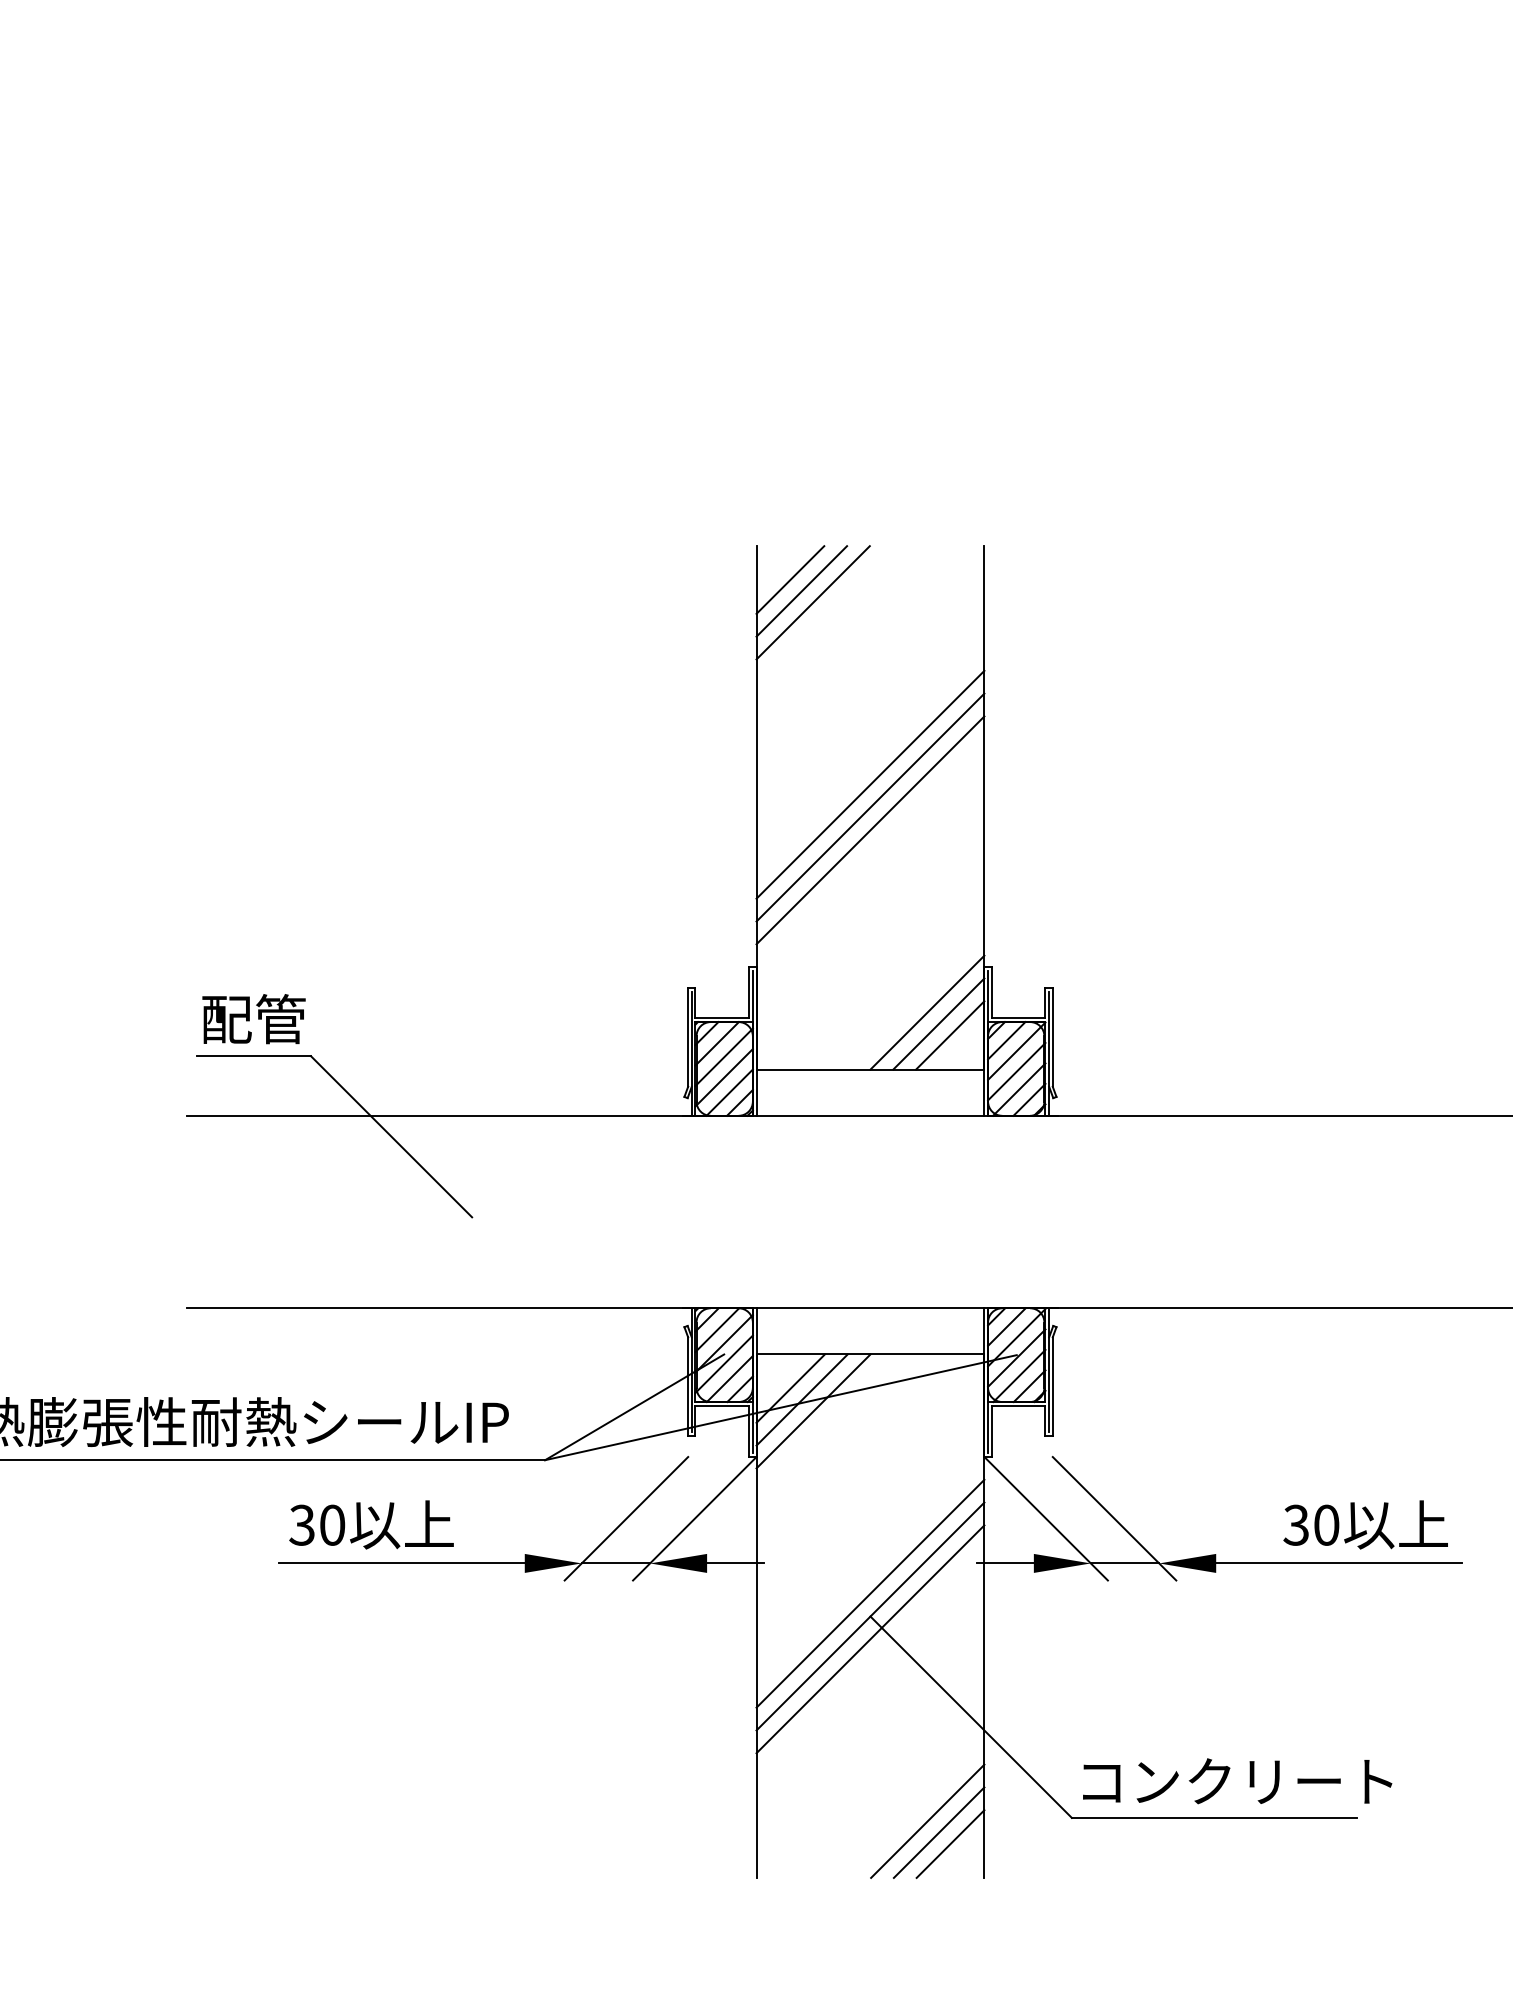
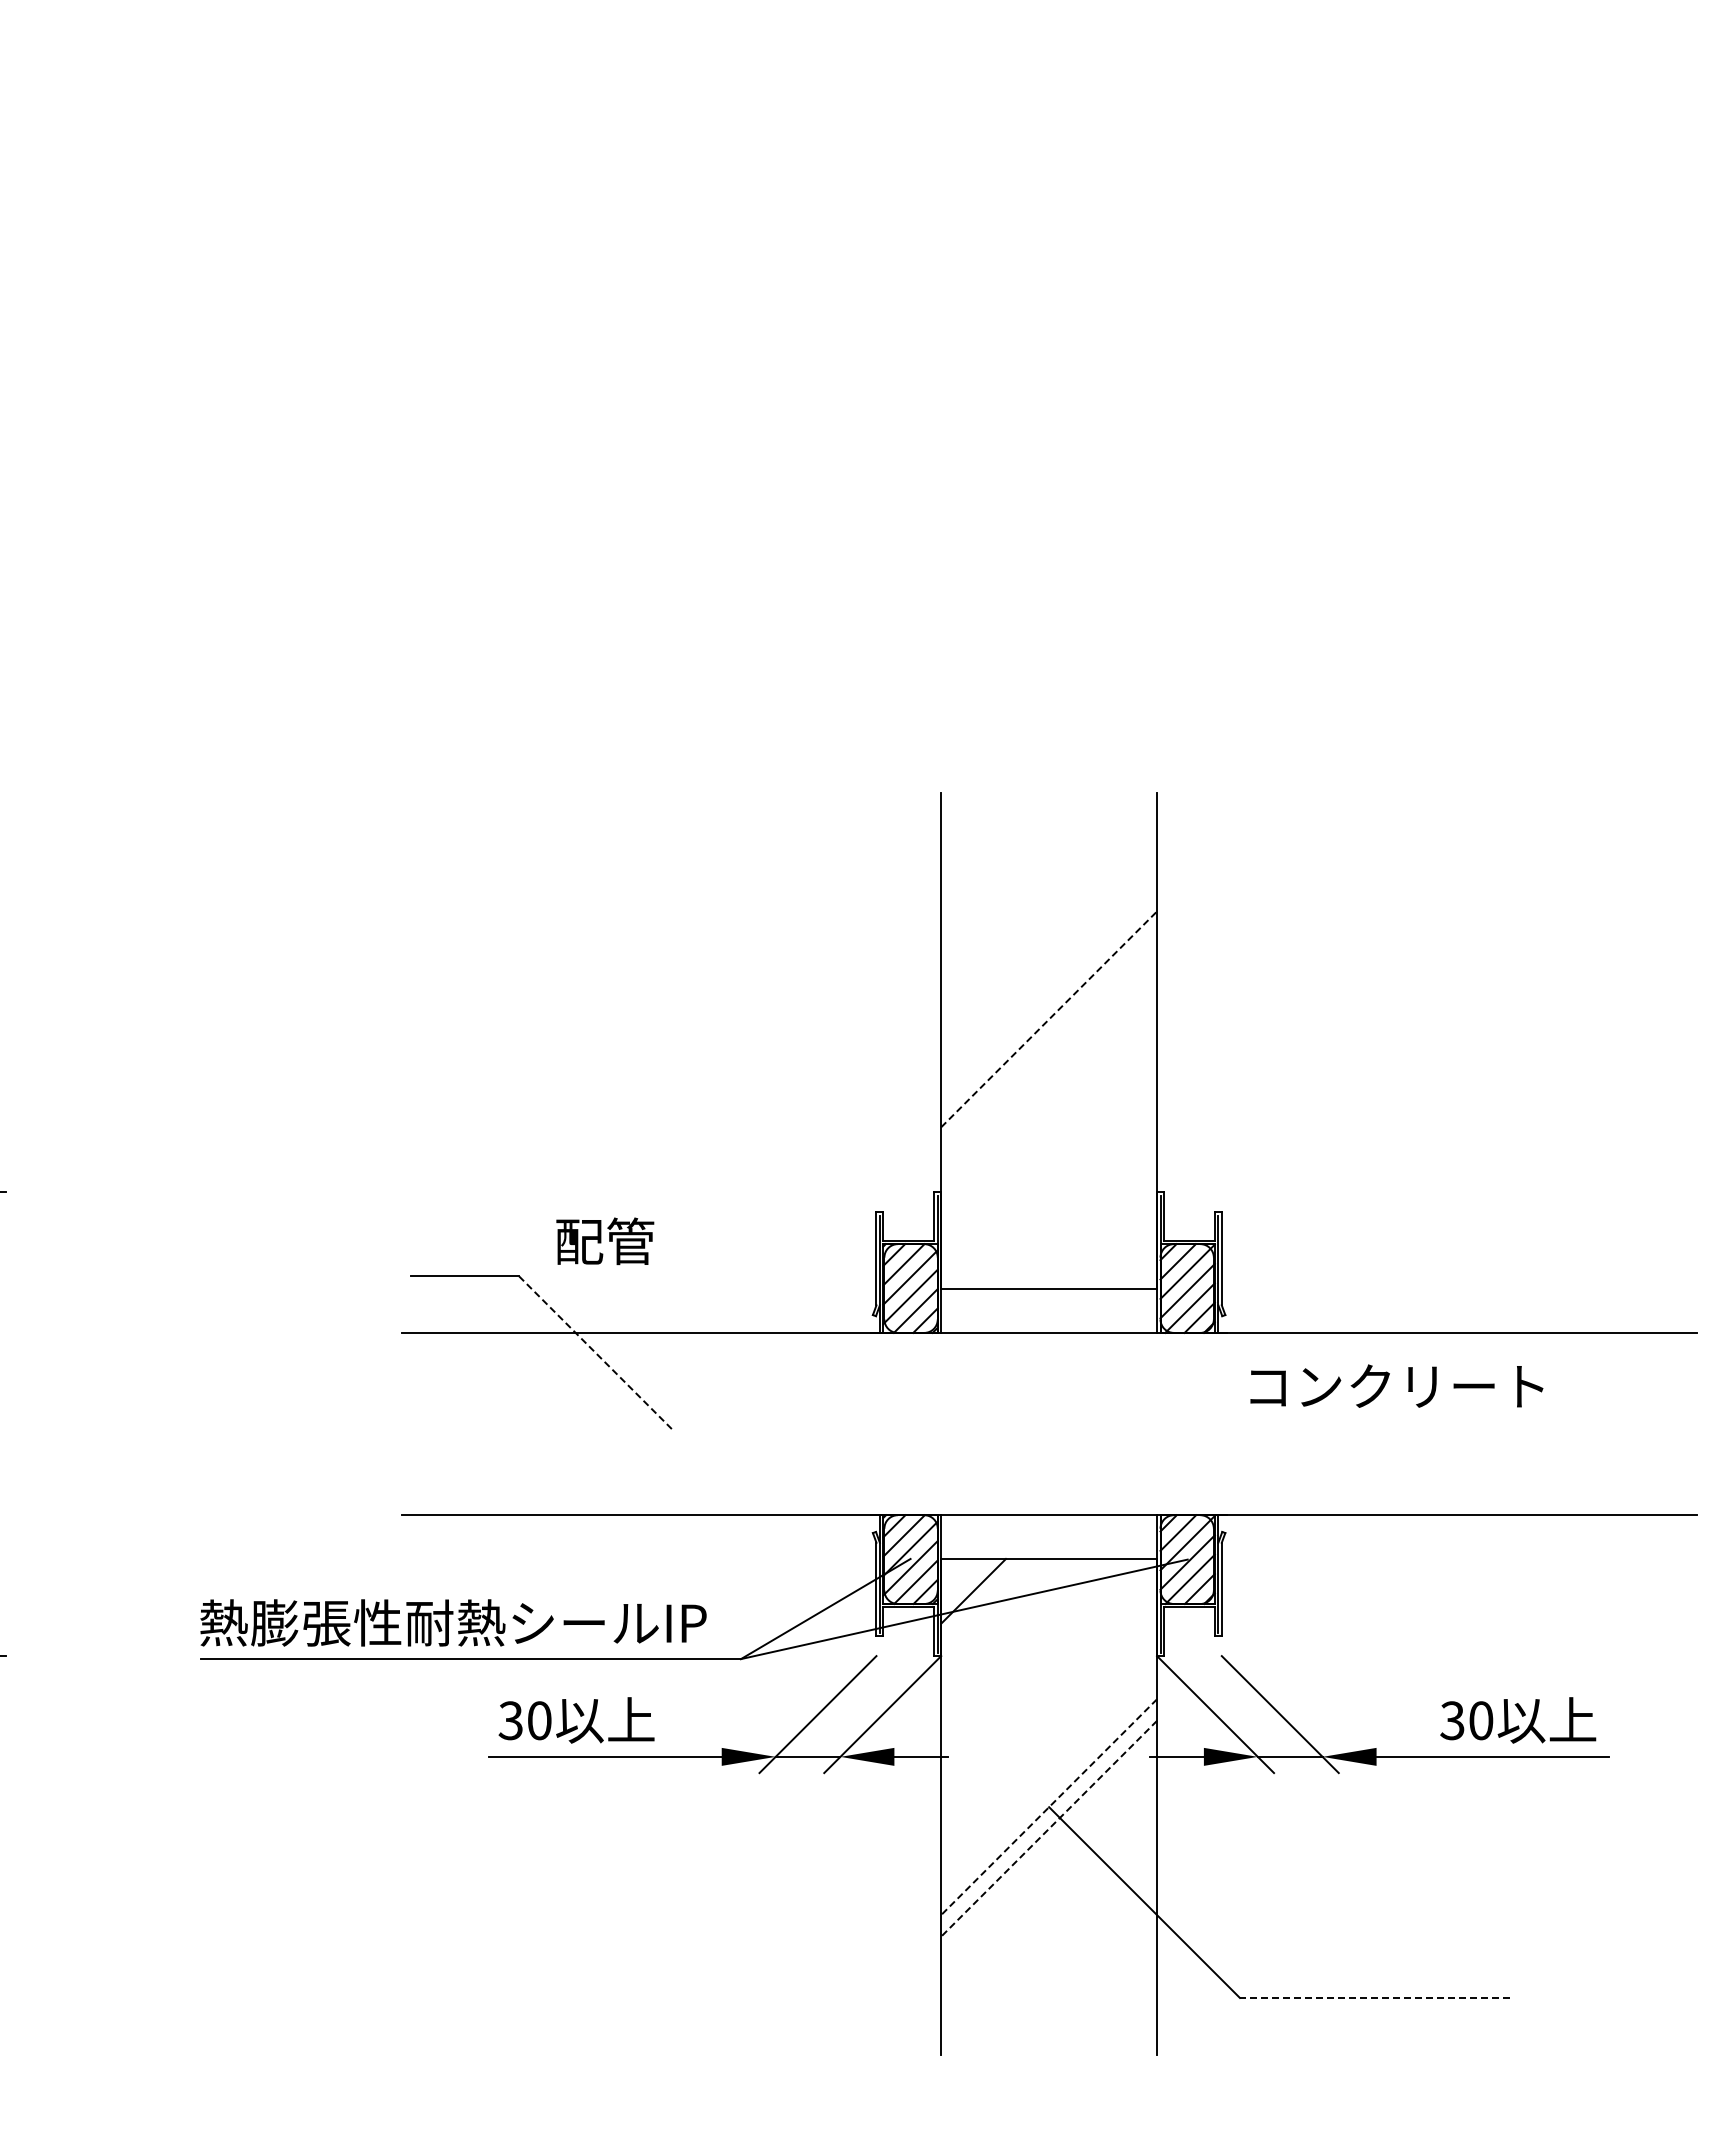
line: (790, 580) -> (973, 825), removed
line: (801, 591) -> (983, 836), removed
line: (812, 602) -> (994, 846), removed
line: (870, 784) -> (1049, 1019), solid -> dashed
line: (870, 807) -> (1049, 1040), removed
line: (870, 830) -> (1049, 1062), removed
line: (927, 1012) -> (1103, 1235), removed
text: (254, 1019) -> (605, 1241), moved
line: (938, 1023) -> (1113, 1245), removed
line: (950, 1035) -> (1124, 1256), removed
line: (391, 1136) -> (595, 1352), solid -> dashed
line: (802, 1399) -> (984, 1601), removed
line: (813, 1410) -> (995, 1612), removed
line: (870, 1593) -> (1049, 1785), removed
line: (870, 1616) -> (1049, 1807), solid -> dashed
line: (870, 1639) -> (1049, 1828), solid -> dashed
text: (1237, 1780) -> (1396, 1385), moved
line: (1213, 1817) -> (1374, 1997), solid -> dashed
line: (927, 1820) -> (1103, 2000), removed
line: (939, 1832) -> (1114, 2011), removed
line: (950, 1843) -> (1124, 2022), removed

